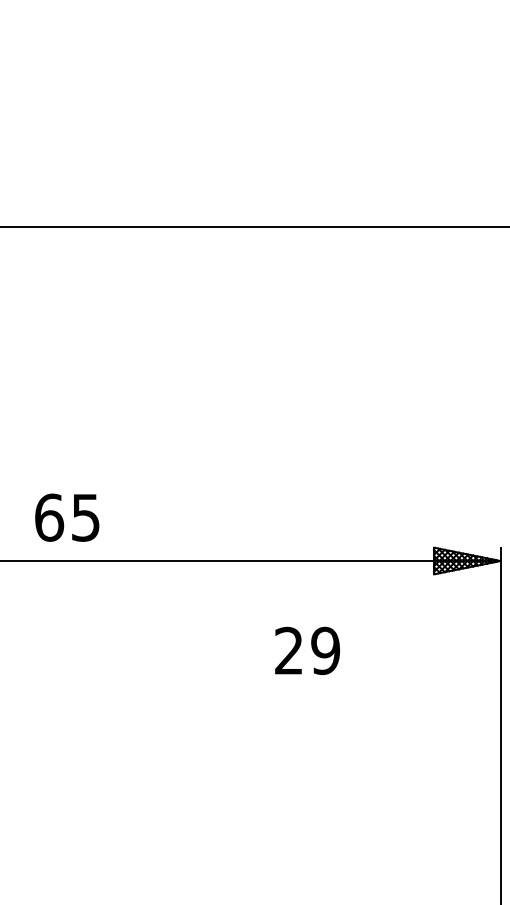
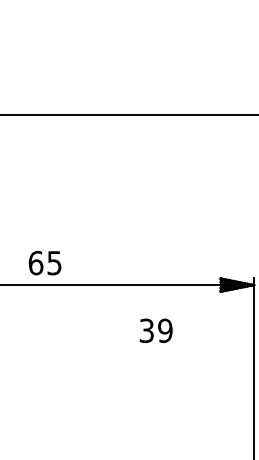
text: (66, 518) -> (44, 263), moved
text: (288, 652) -> (146, 331), 29 -> 39

